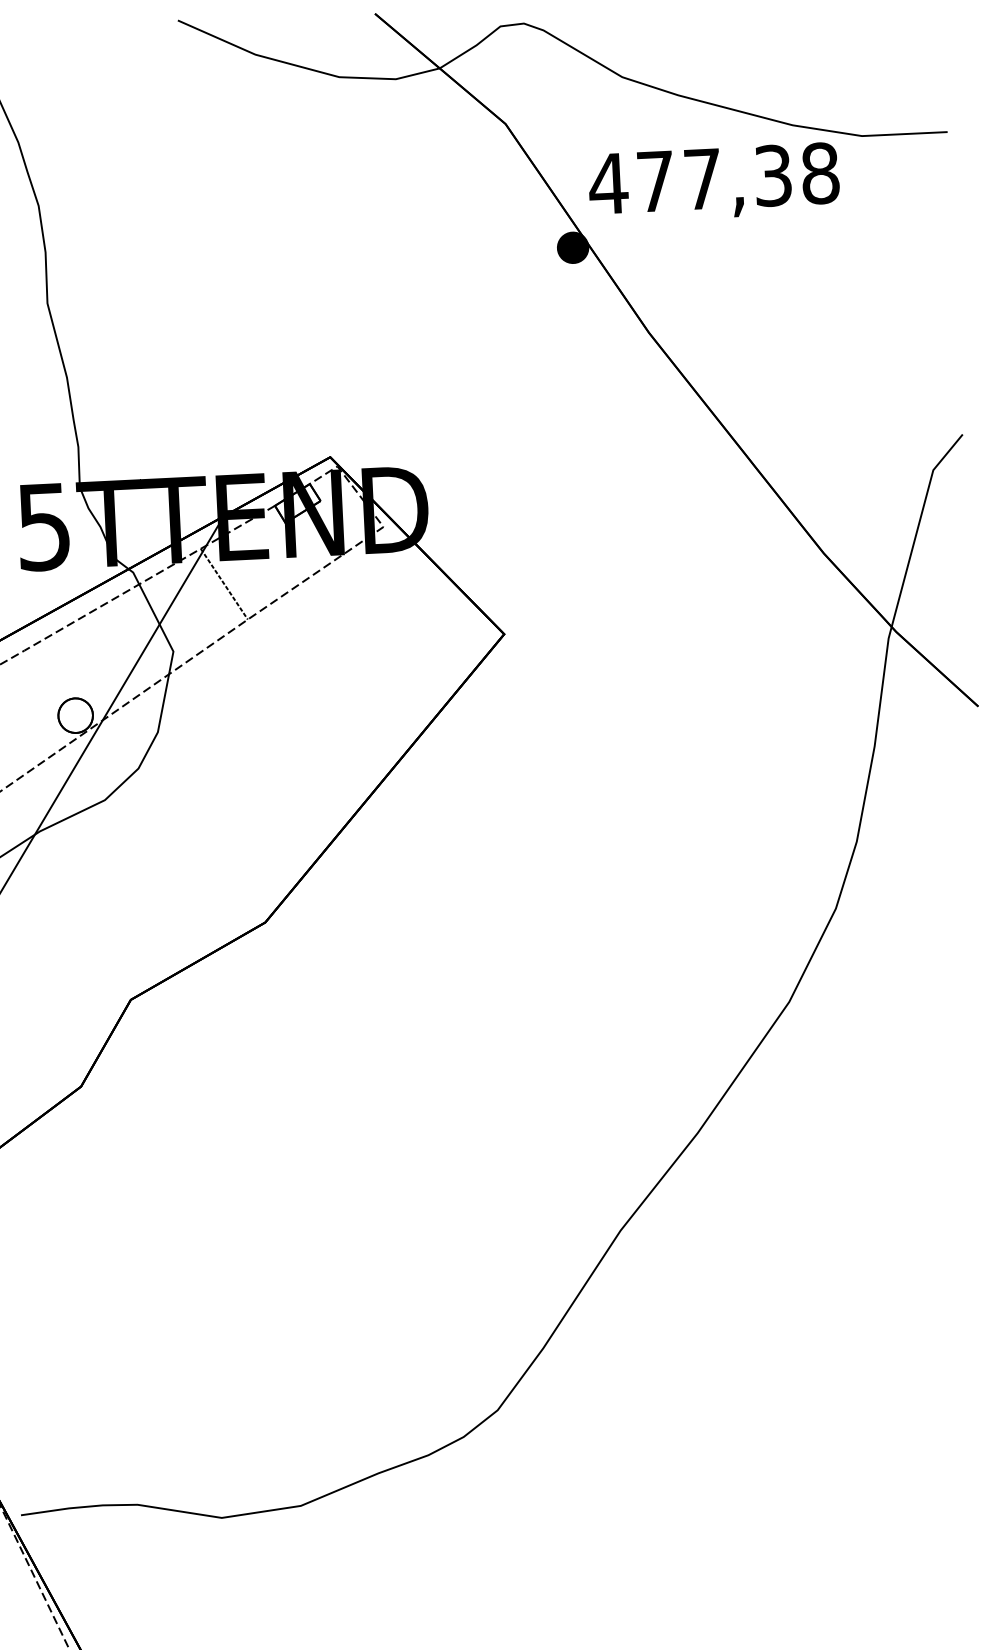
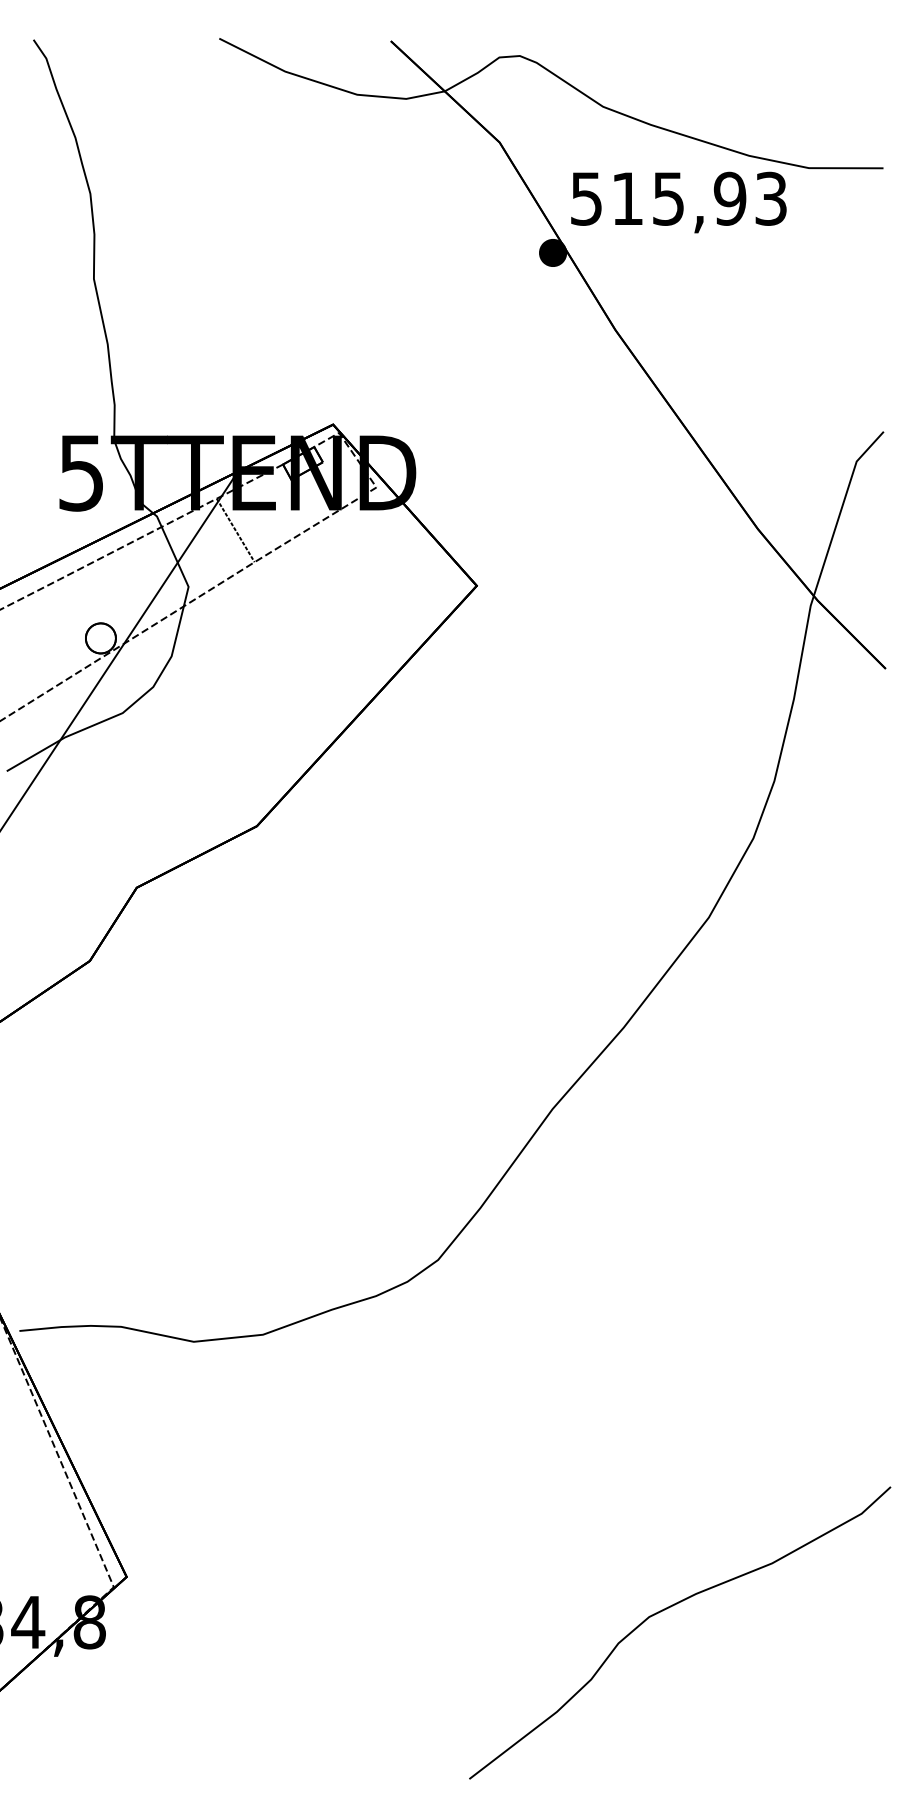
text: (714, 178) -> (678, 198), 477,38 -> 515,93

